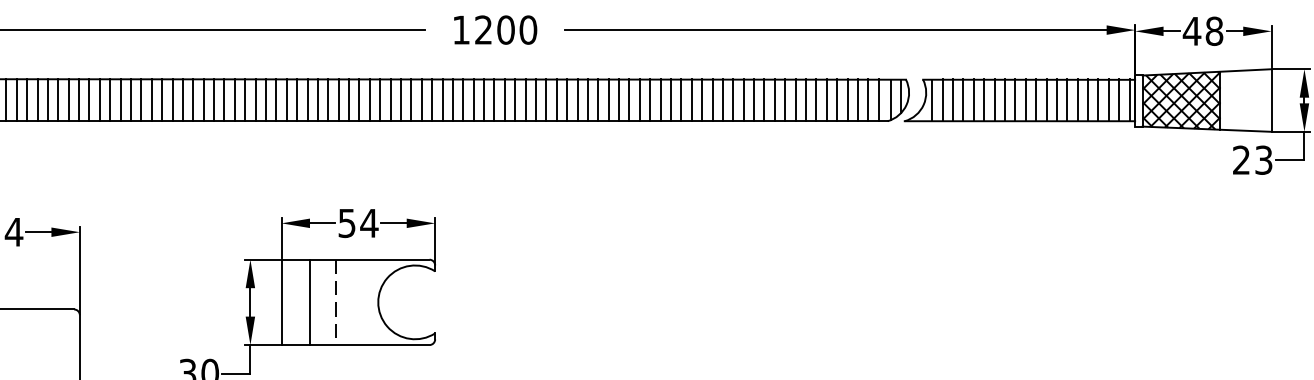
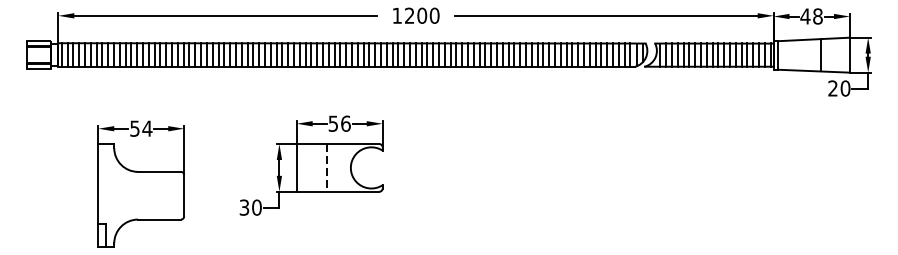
hatch: (1181, 101) -> (799, 55), removed
text: (1263, 160) -> (845, 88), 23 -> 20
text: (368, 222) -> (345, 123), 54 -> 56
line: (309, 301) -> (312, 167), removed

